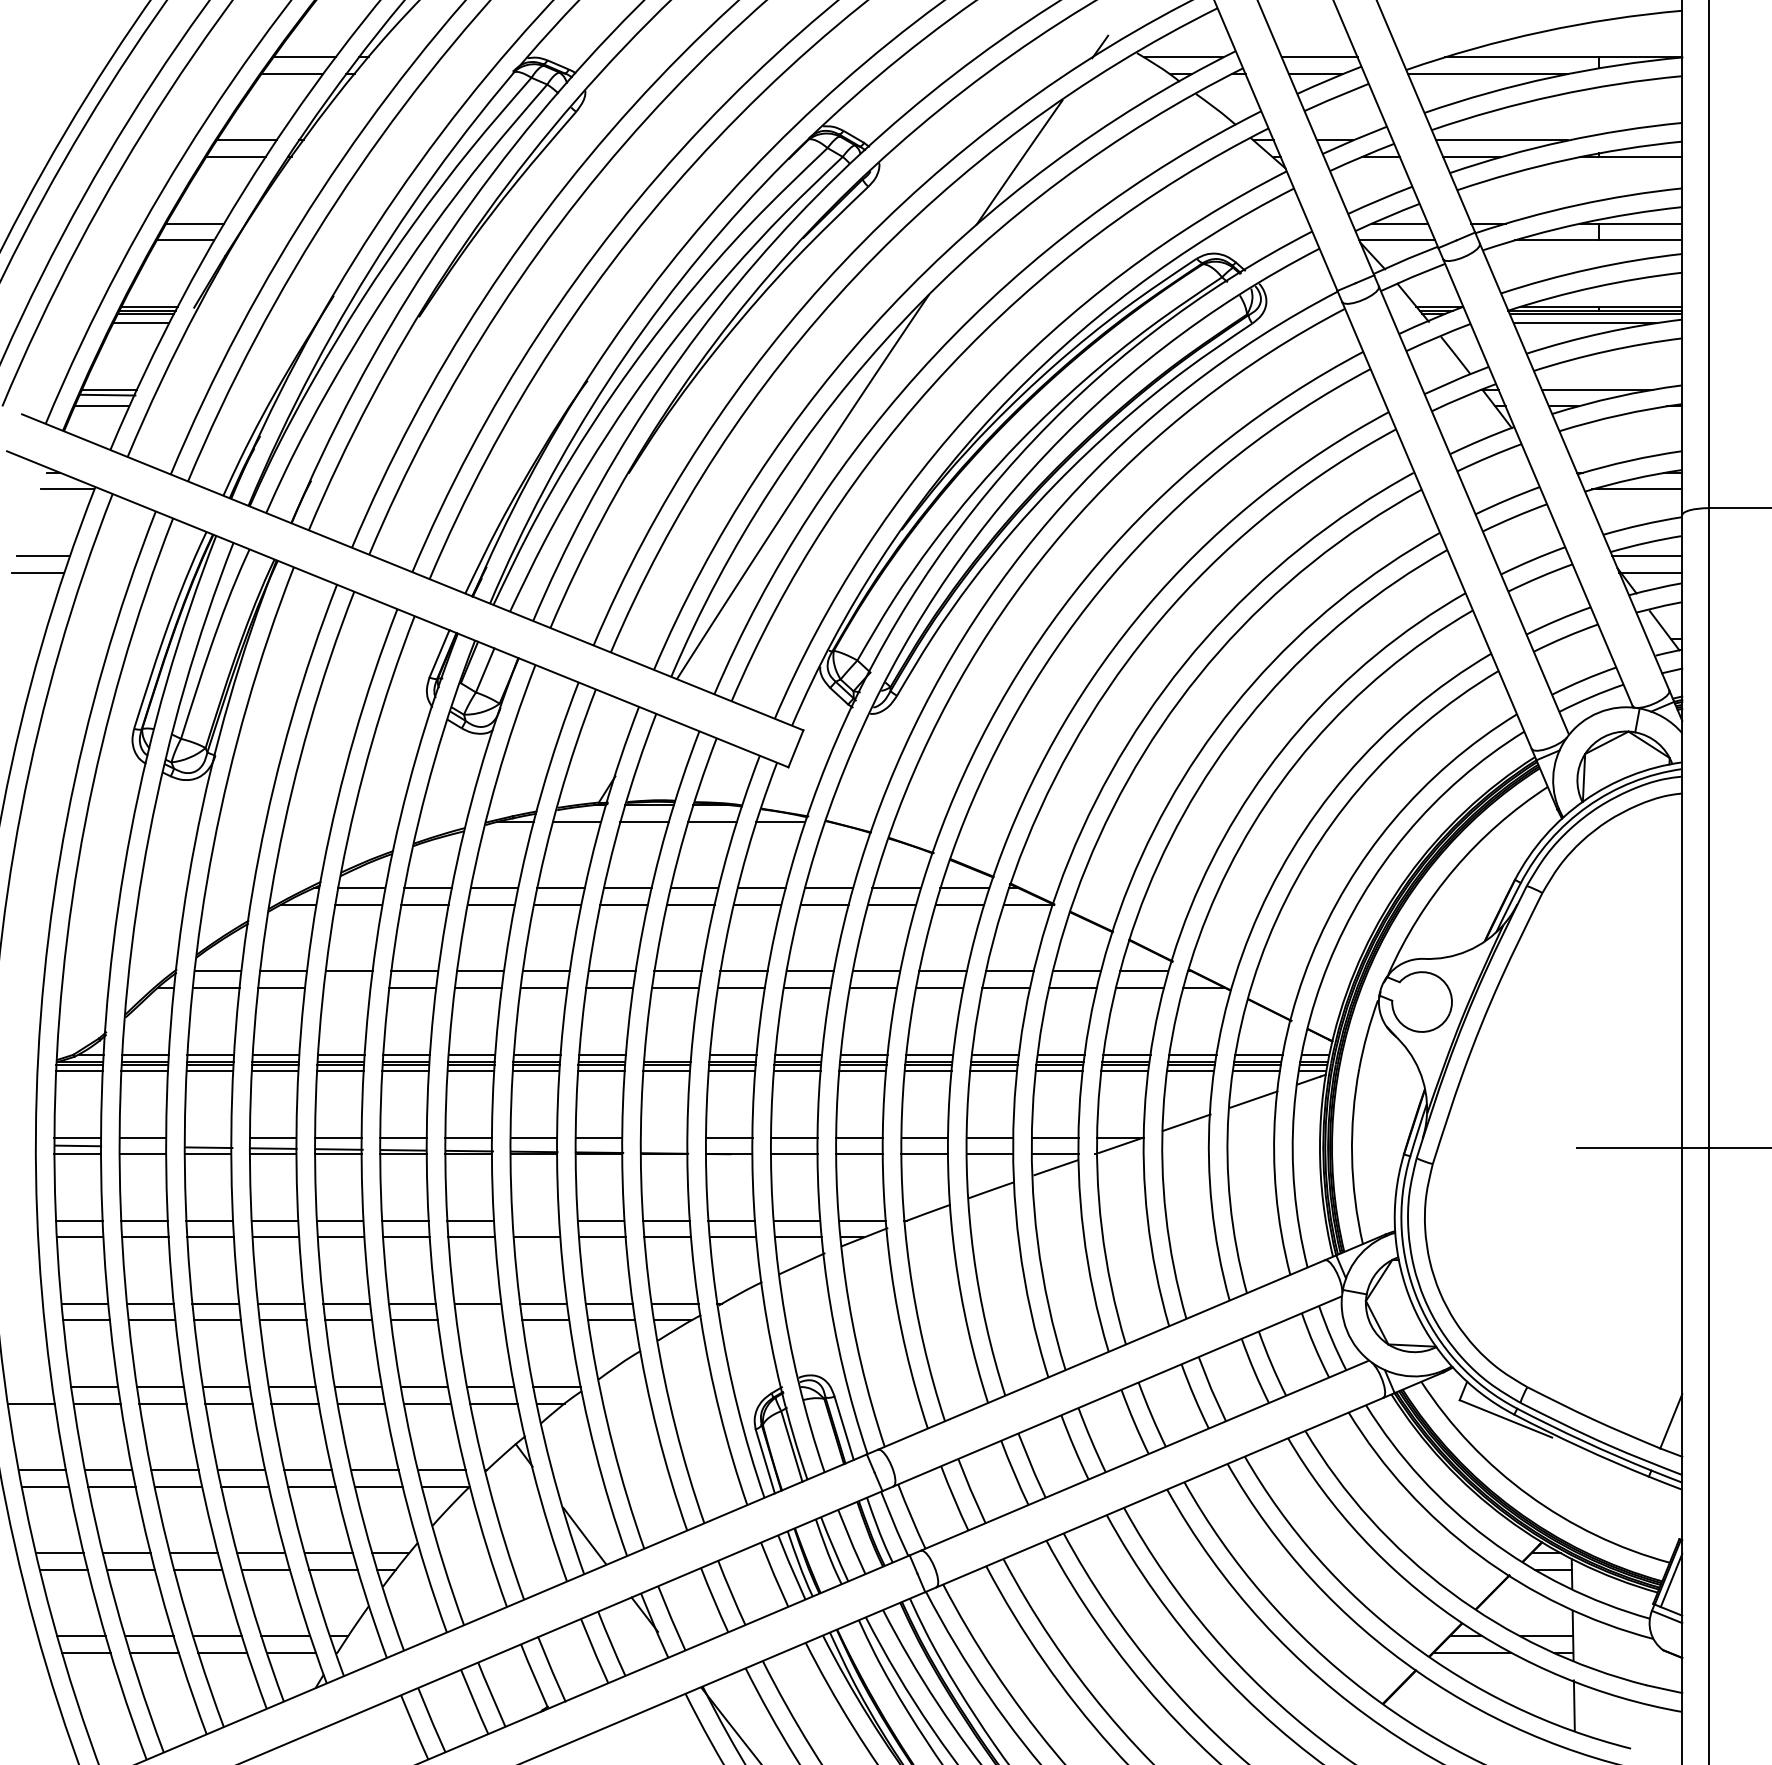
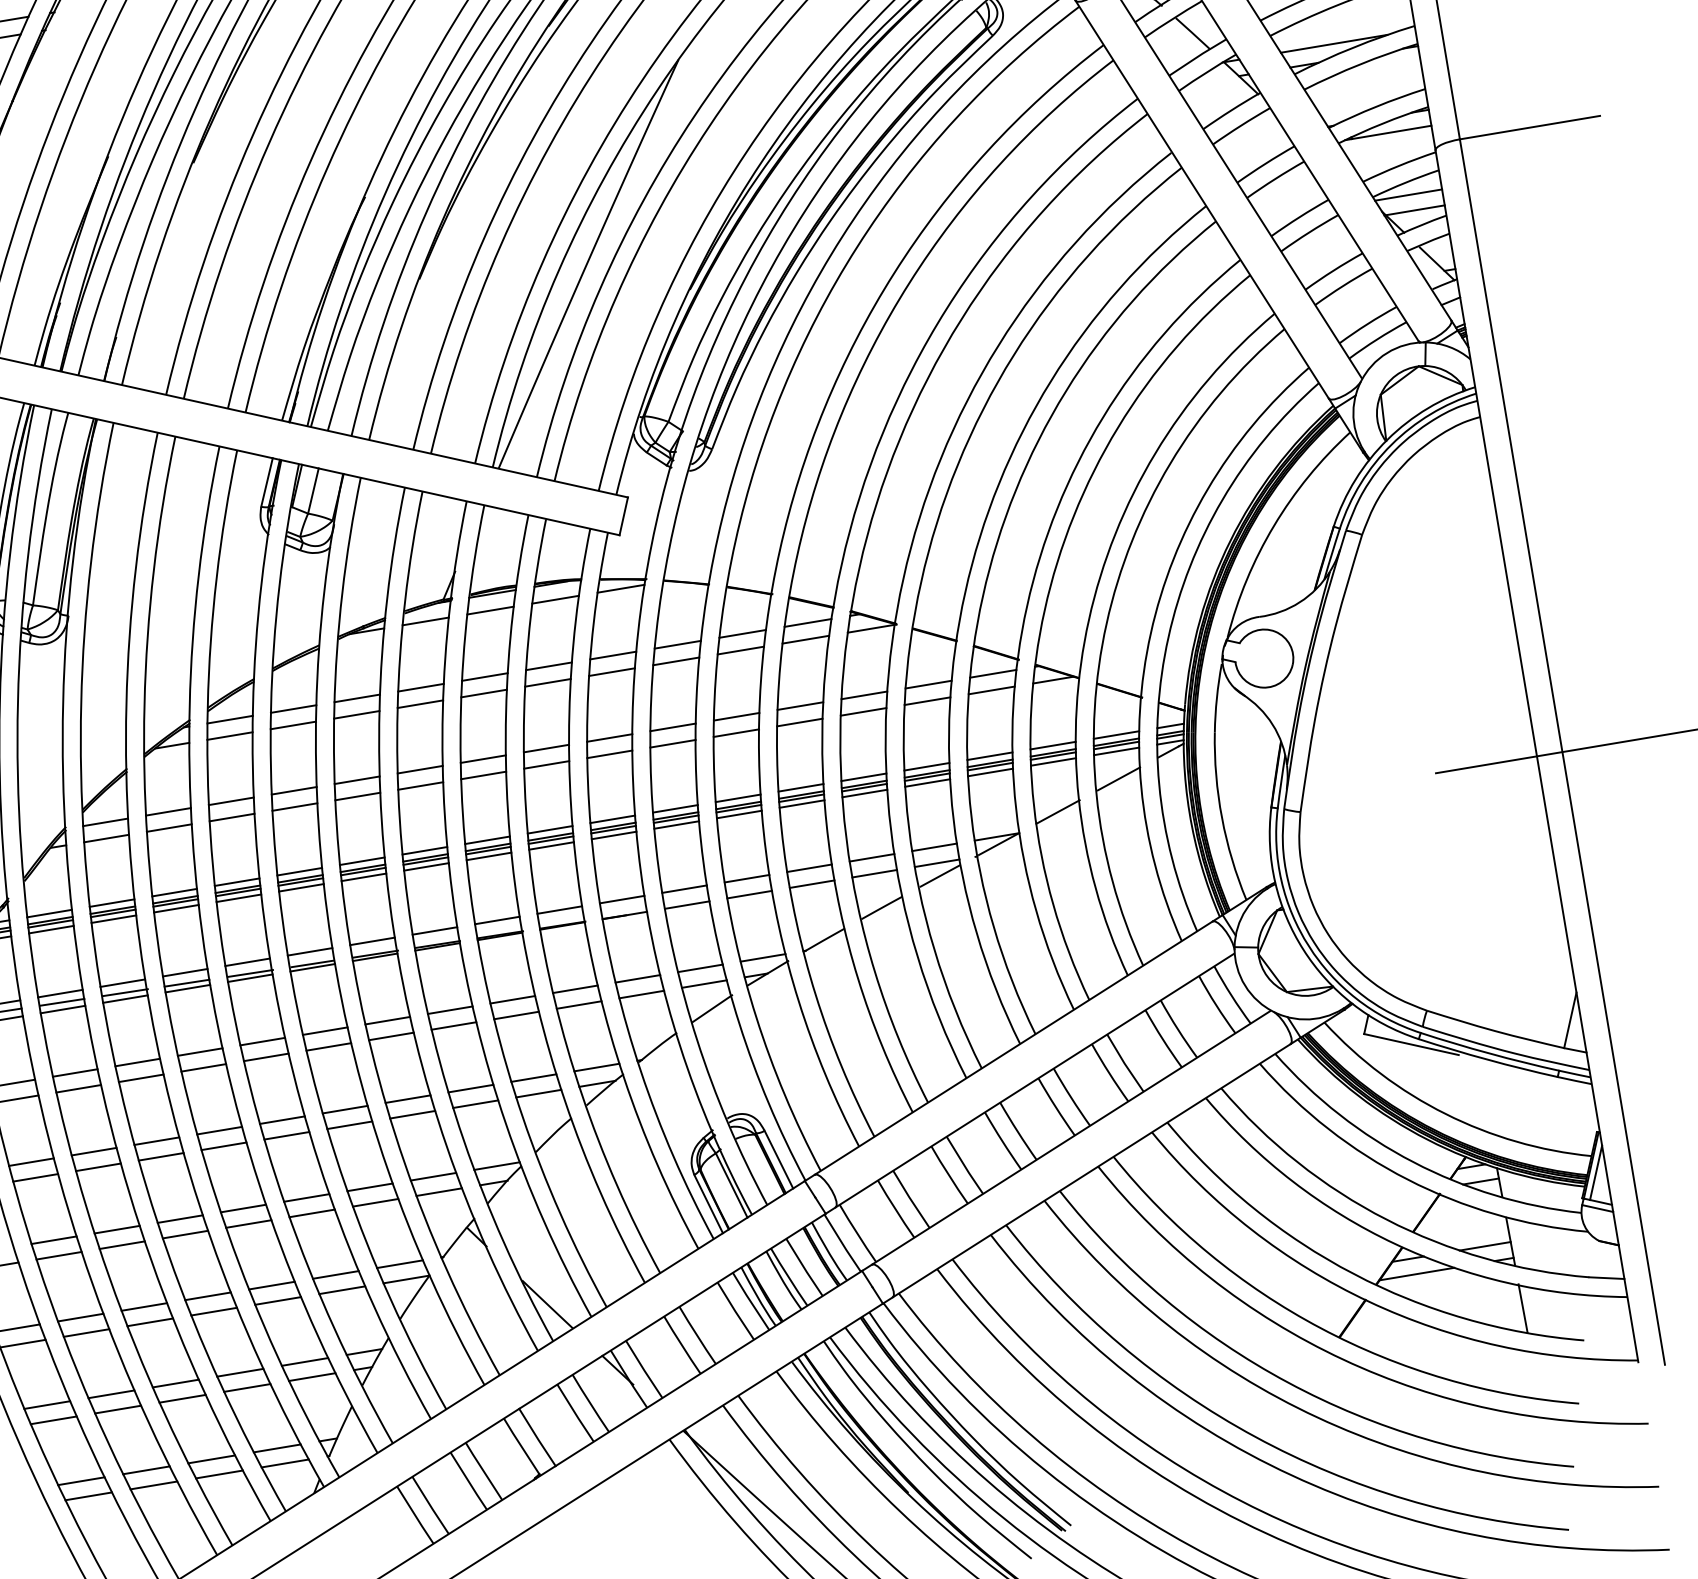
line: (346, 988) -> (231, 818), added
line: (667, 1054) -> (549, 829), added
line: (207, 1137) -> (122, 983), added
line: (663, 1137) -> (559, 910), added
line: (143, 1146) -> (62, 1002), added
line: (535, 1220) -> (449, 1010), added
line: (479, 1320) -> (412, 1114), added

